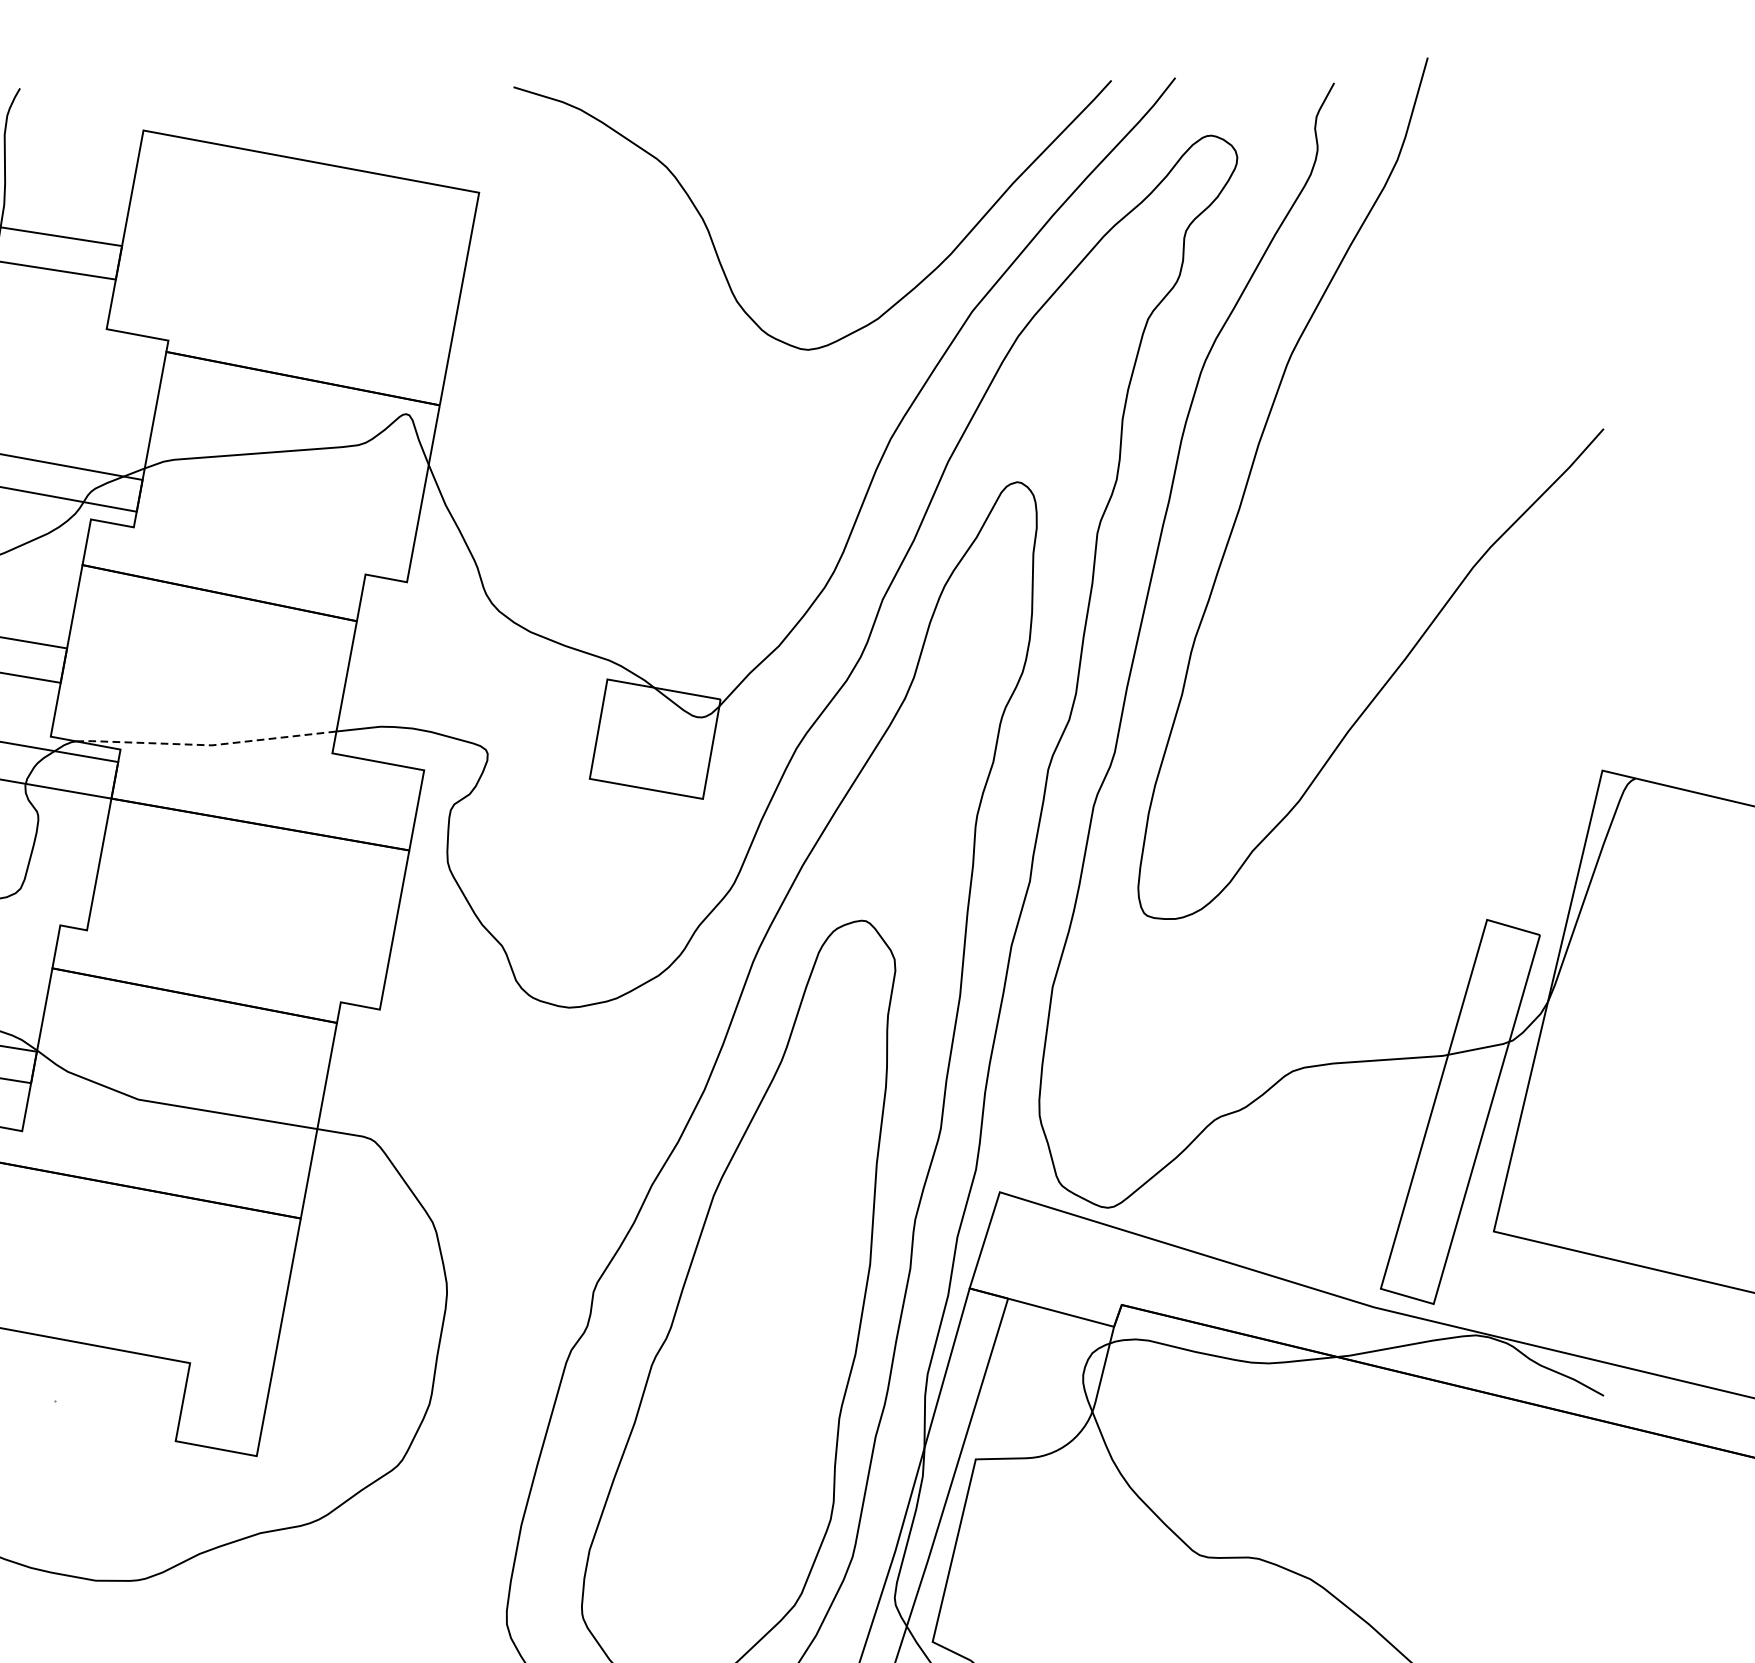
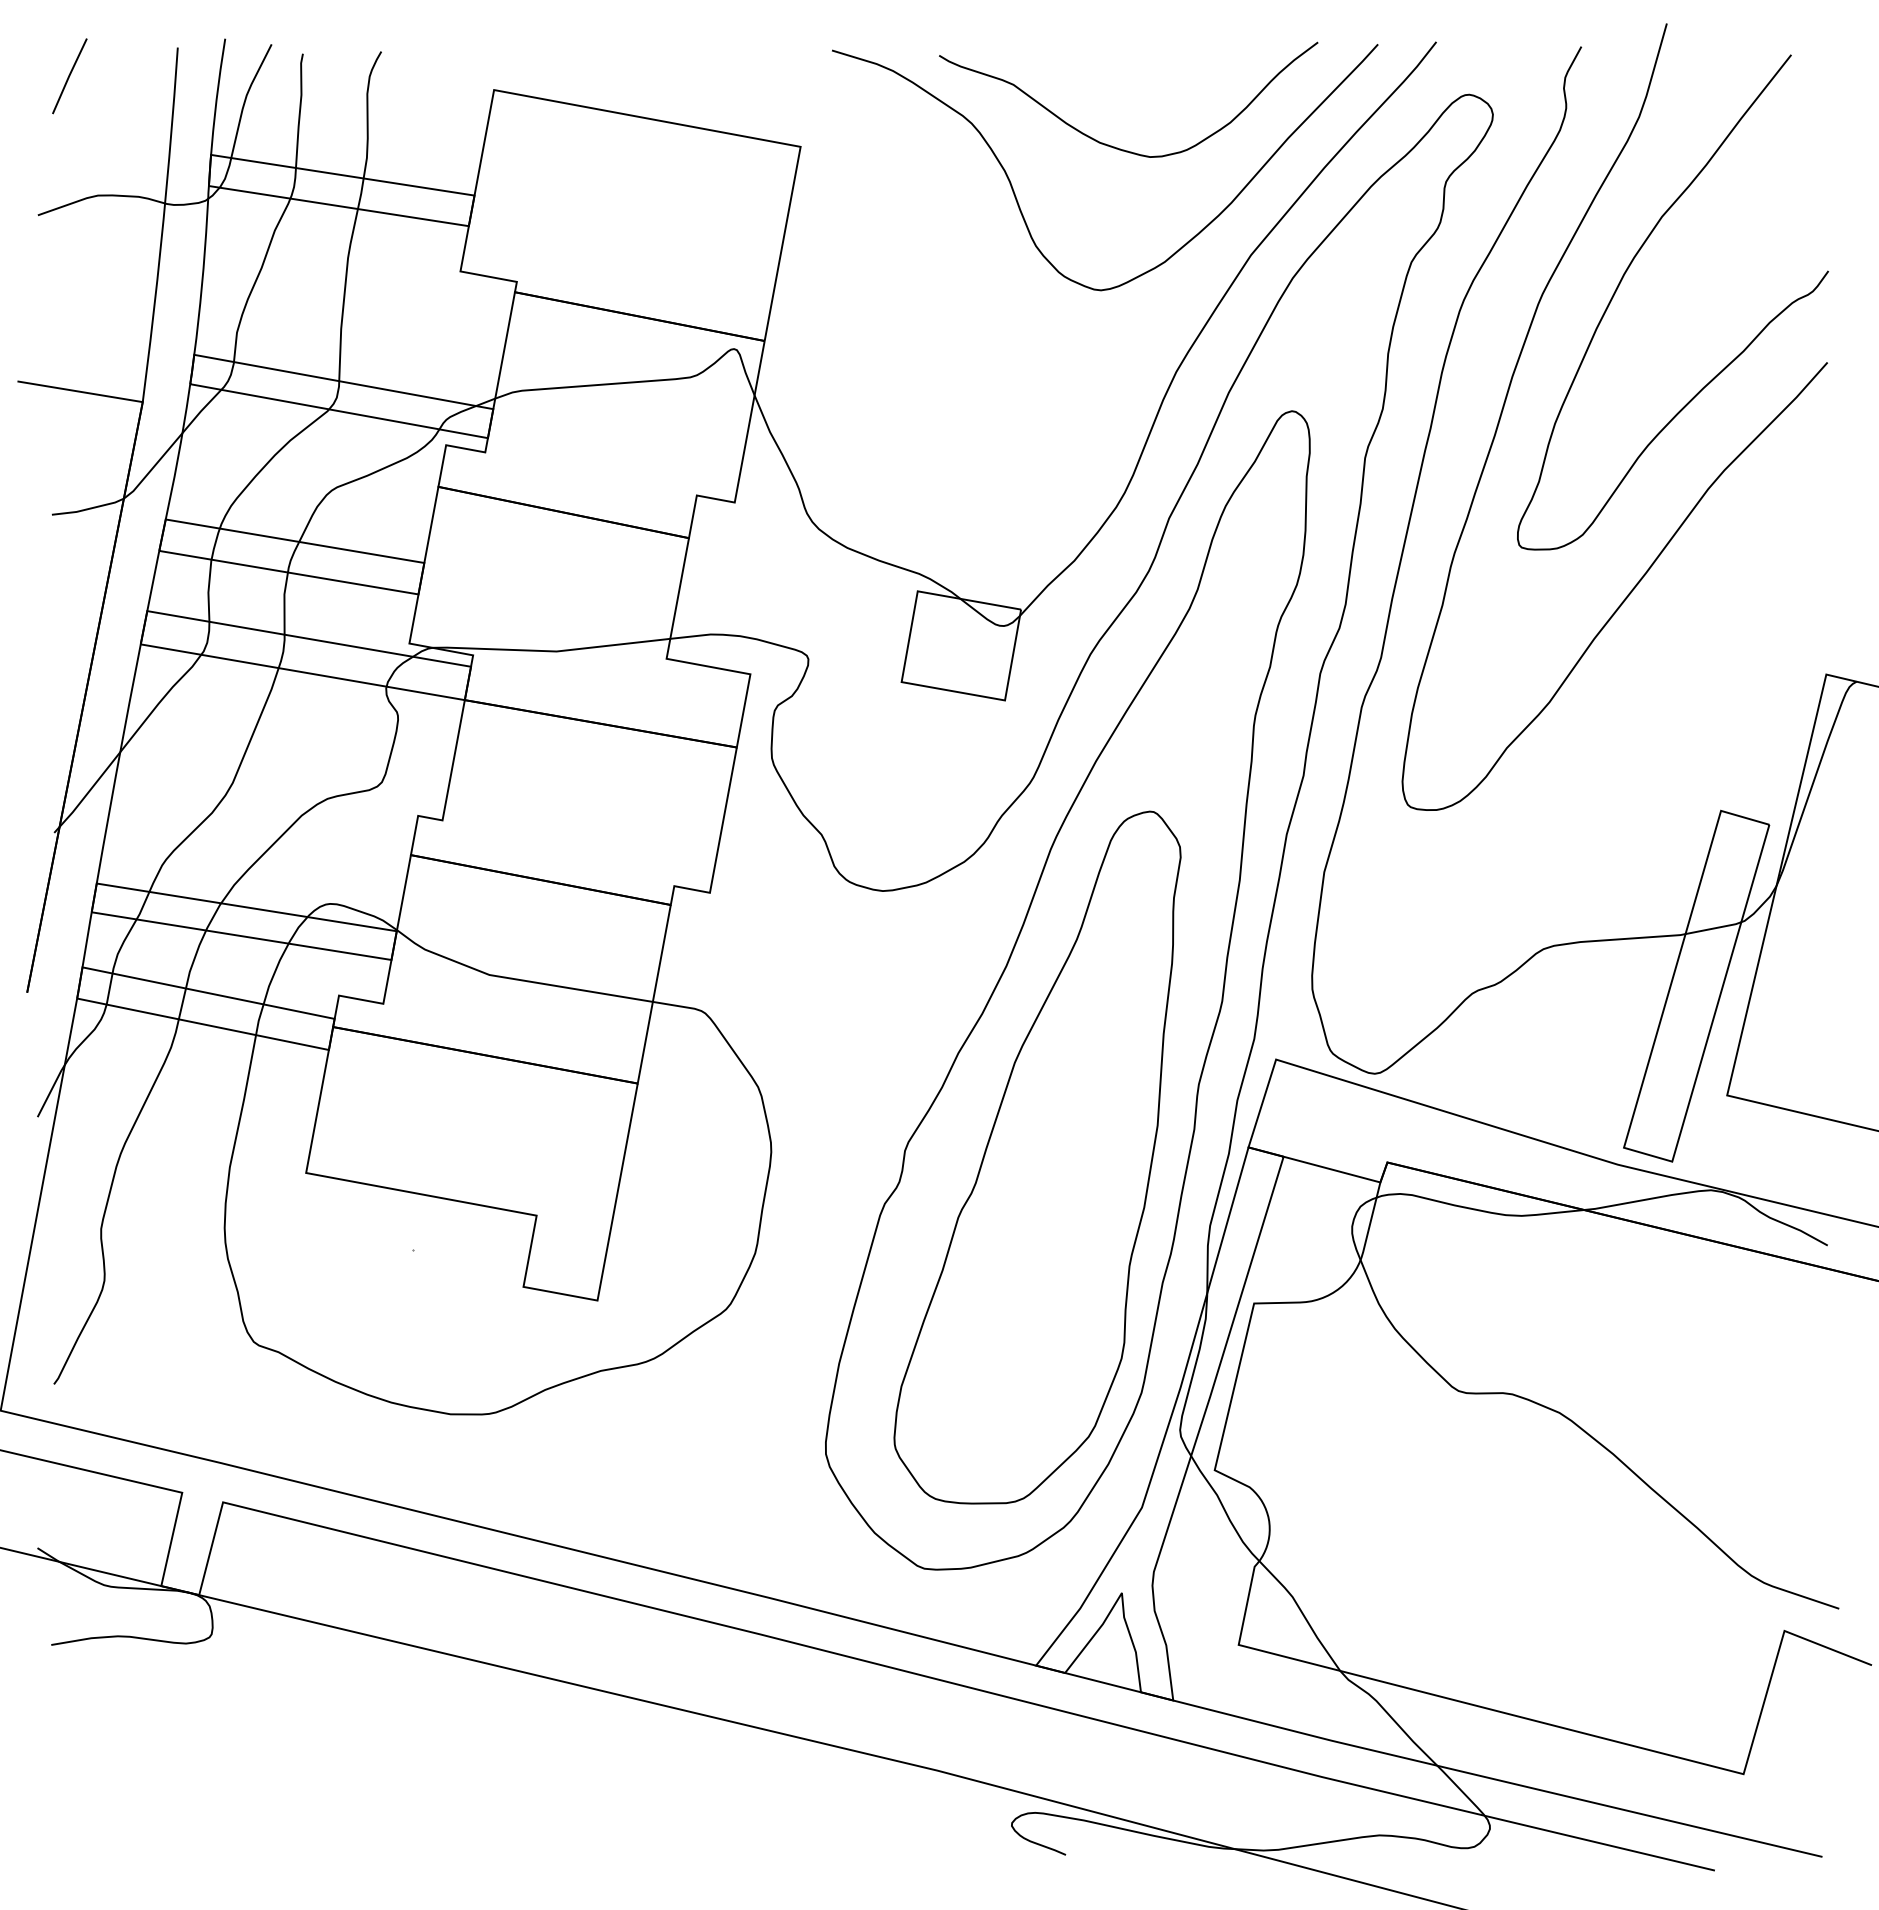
curve: (819, 191) -> (1111, 145), added
curve: (1380, 336) -> (1623, 278), added
line: (206, 745) -> (551, 651), dashed -> solid

